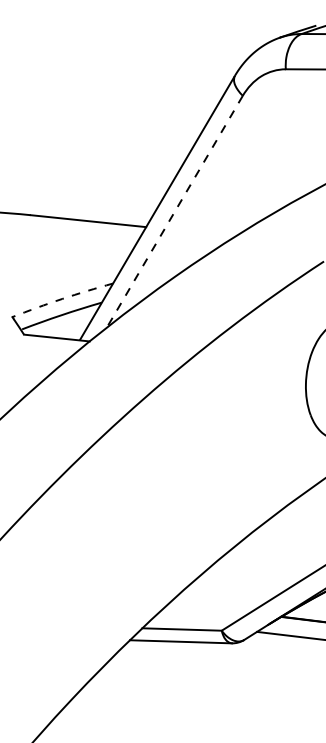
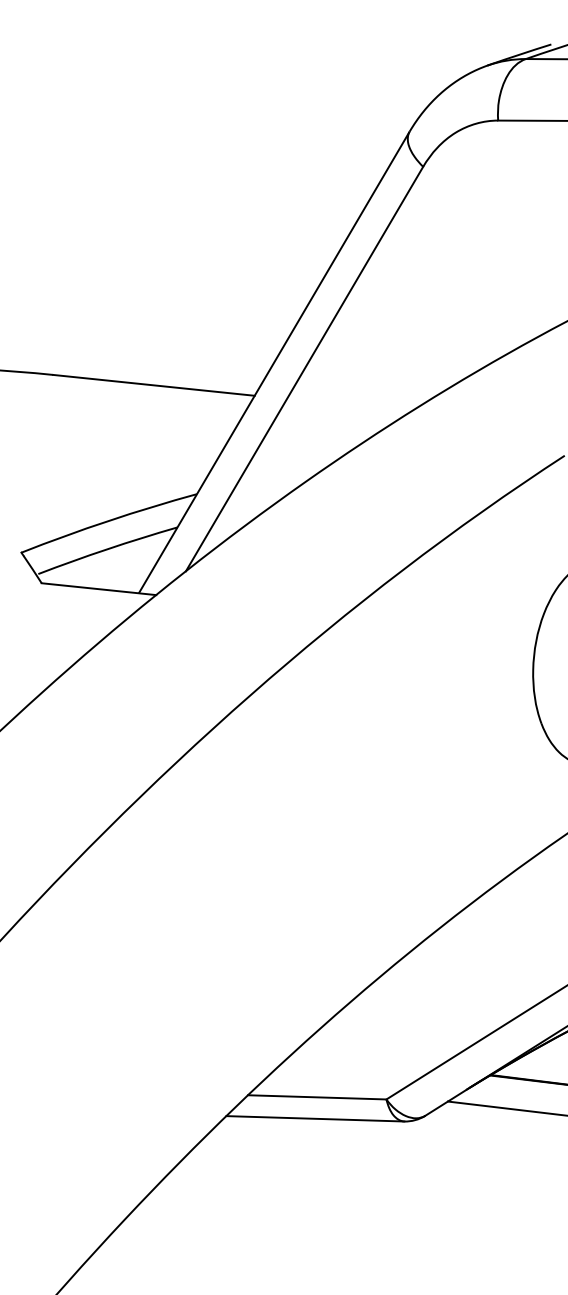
line: (174, 212) -> (304, 370), dashed -> solid
arc: (62, 298) -> (108, 520), dashed -> solid

